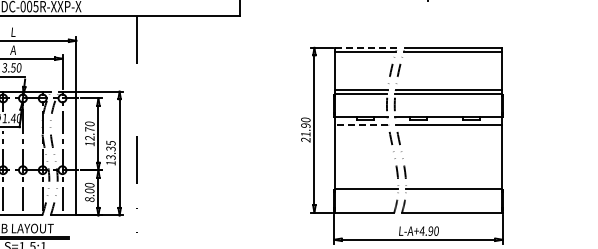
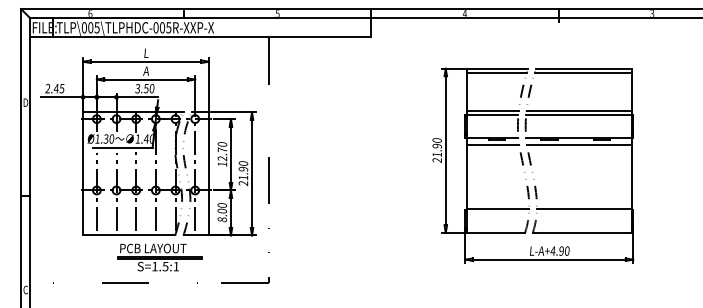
line: (366, 47) -> (497, 68), dashed -> solid
line: (361, 124) -> (492, 145), dashed -> solid
text: (111, 153) -> (243, 173), 13.35 -> 21.90

